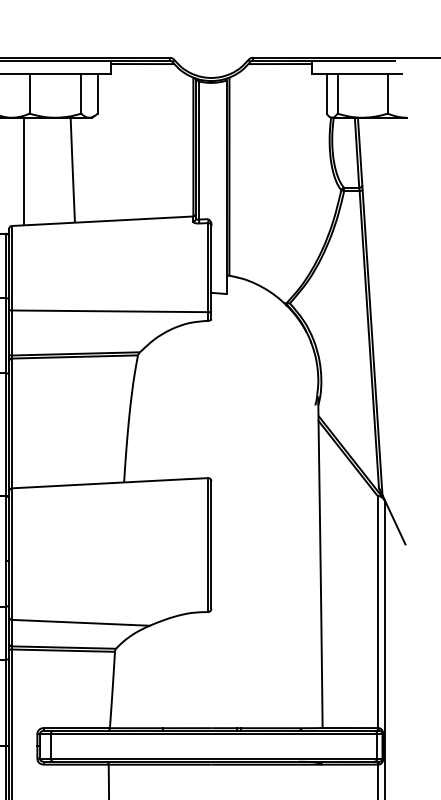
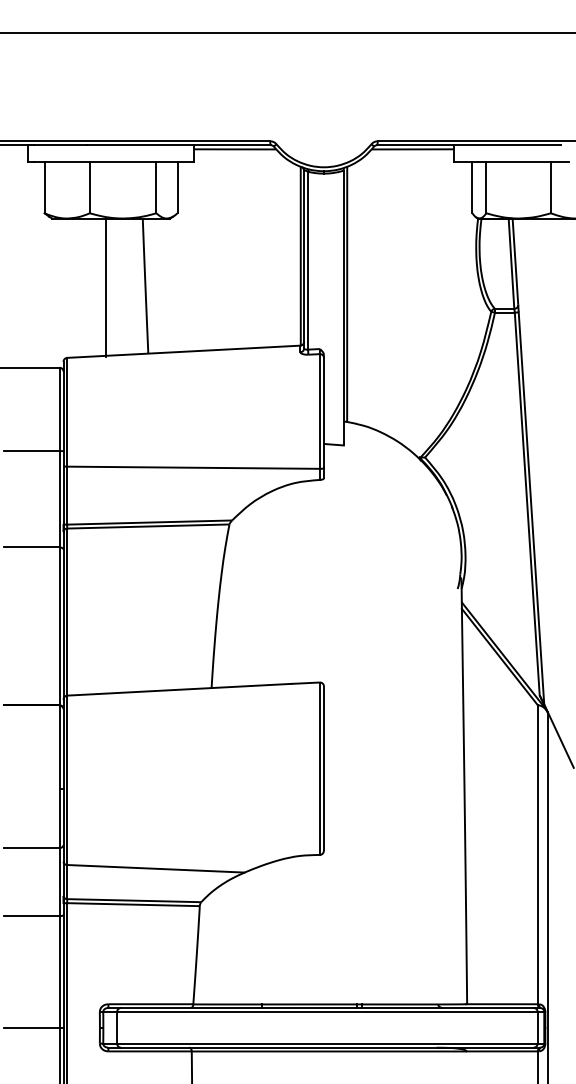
line: (23, 171) -> (106, 287), moved

